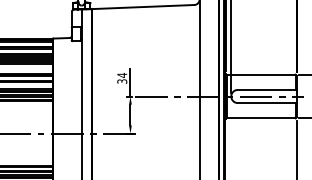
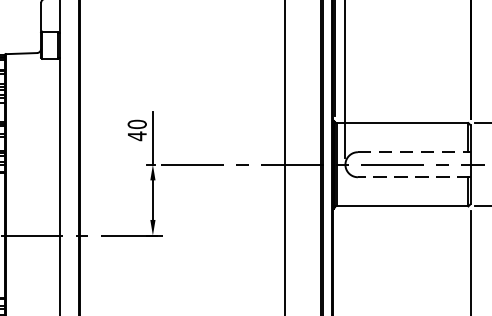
text: (122, 78) -> (137, 130), 34 -> 40
line: (267, 89) -> (414, 151), solid -> dashed
line: (266, 103) -> (412, 178), solid -> dashed

